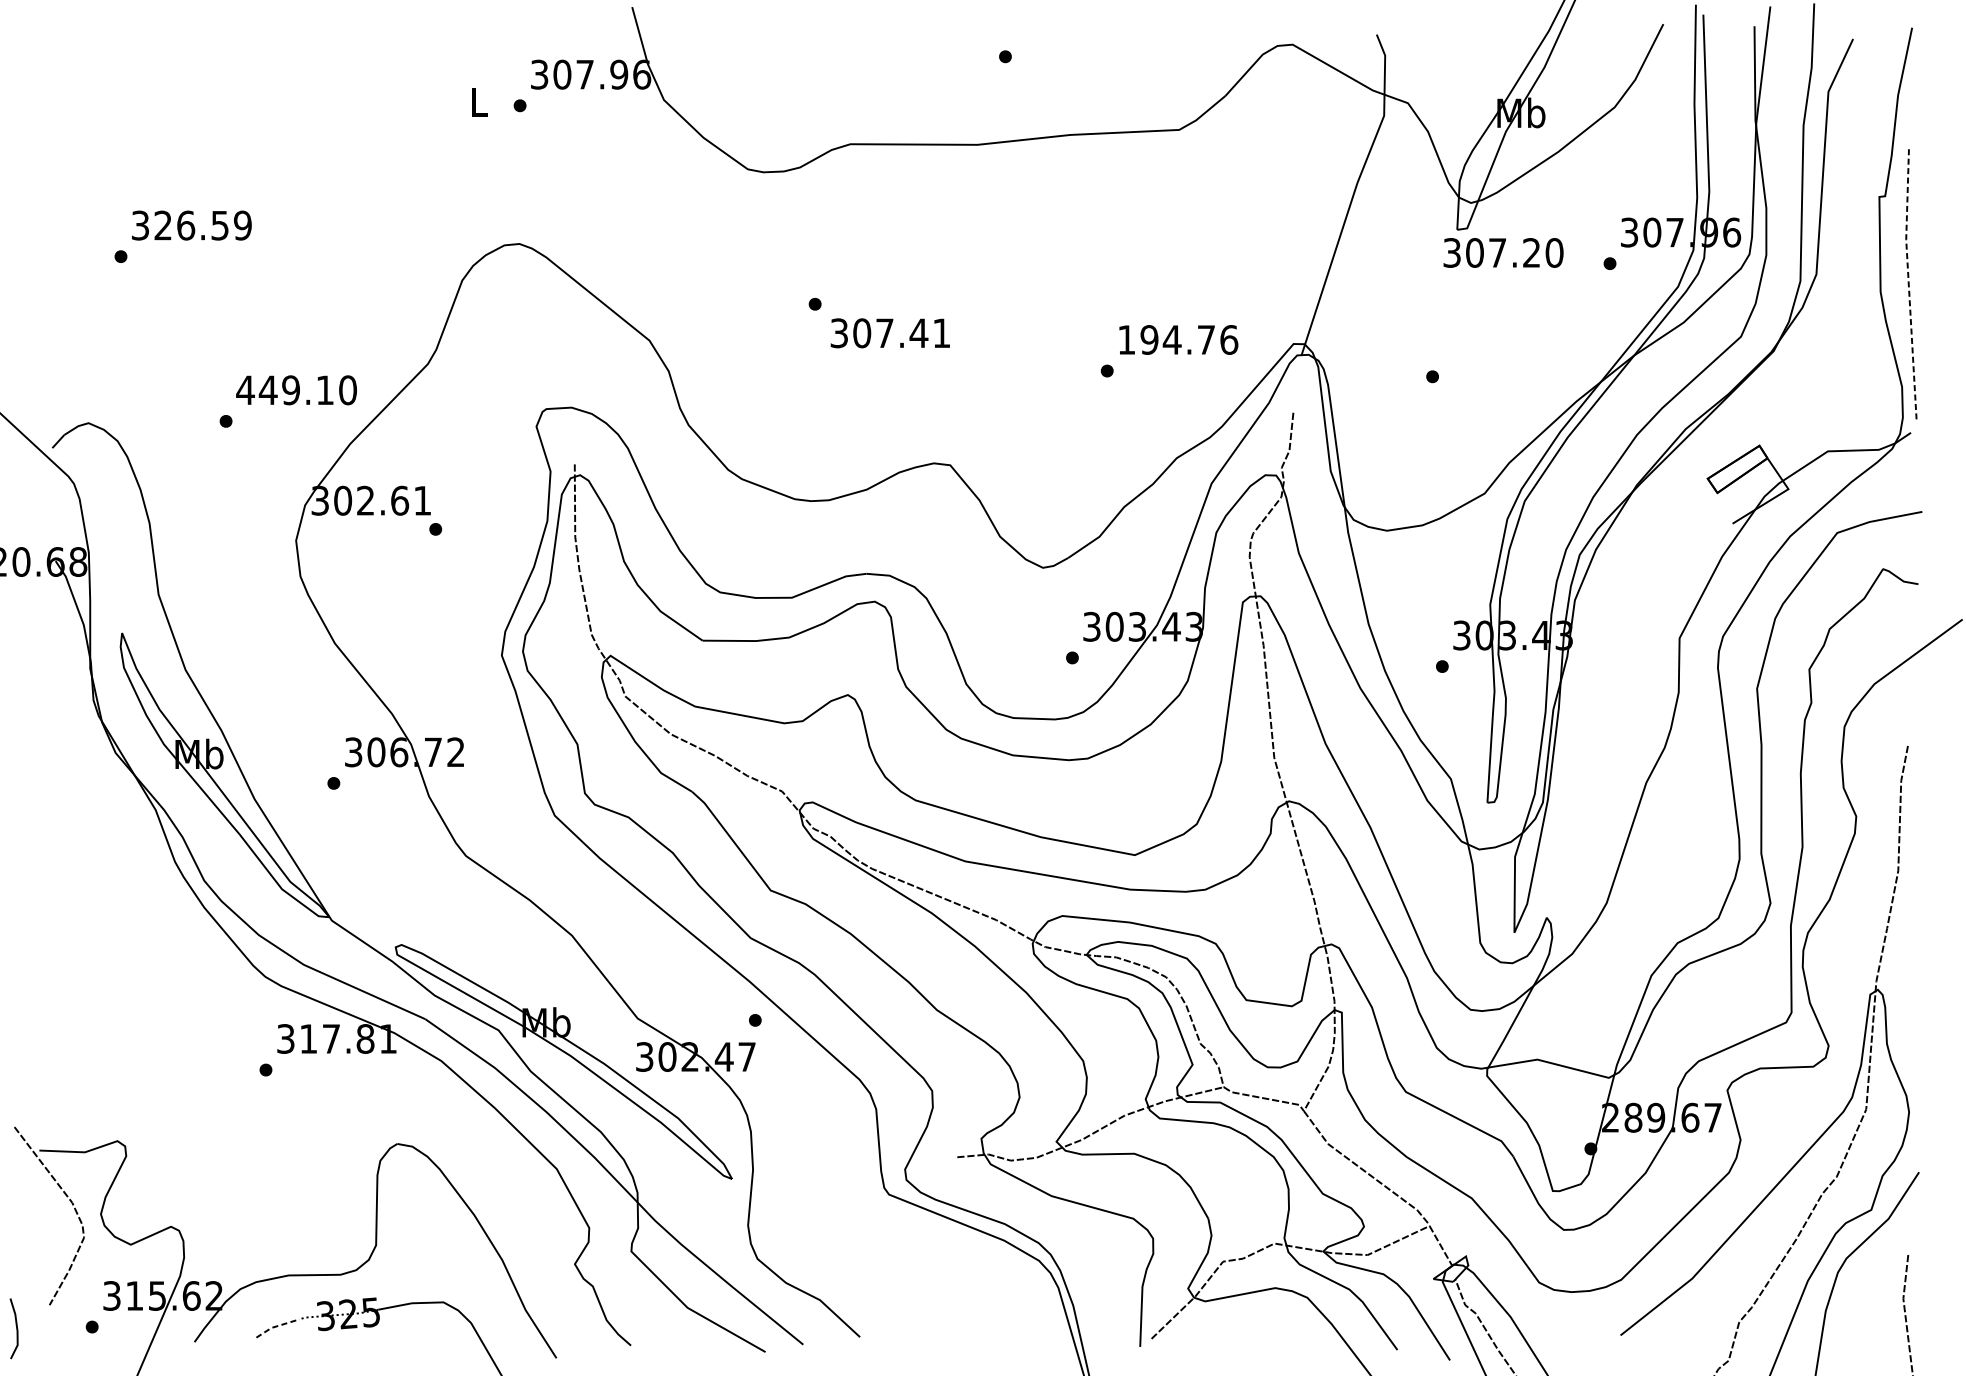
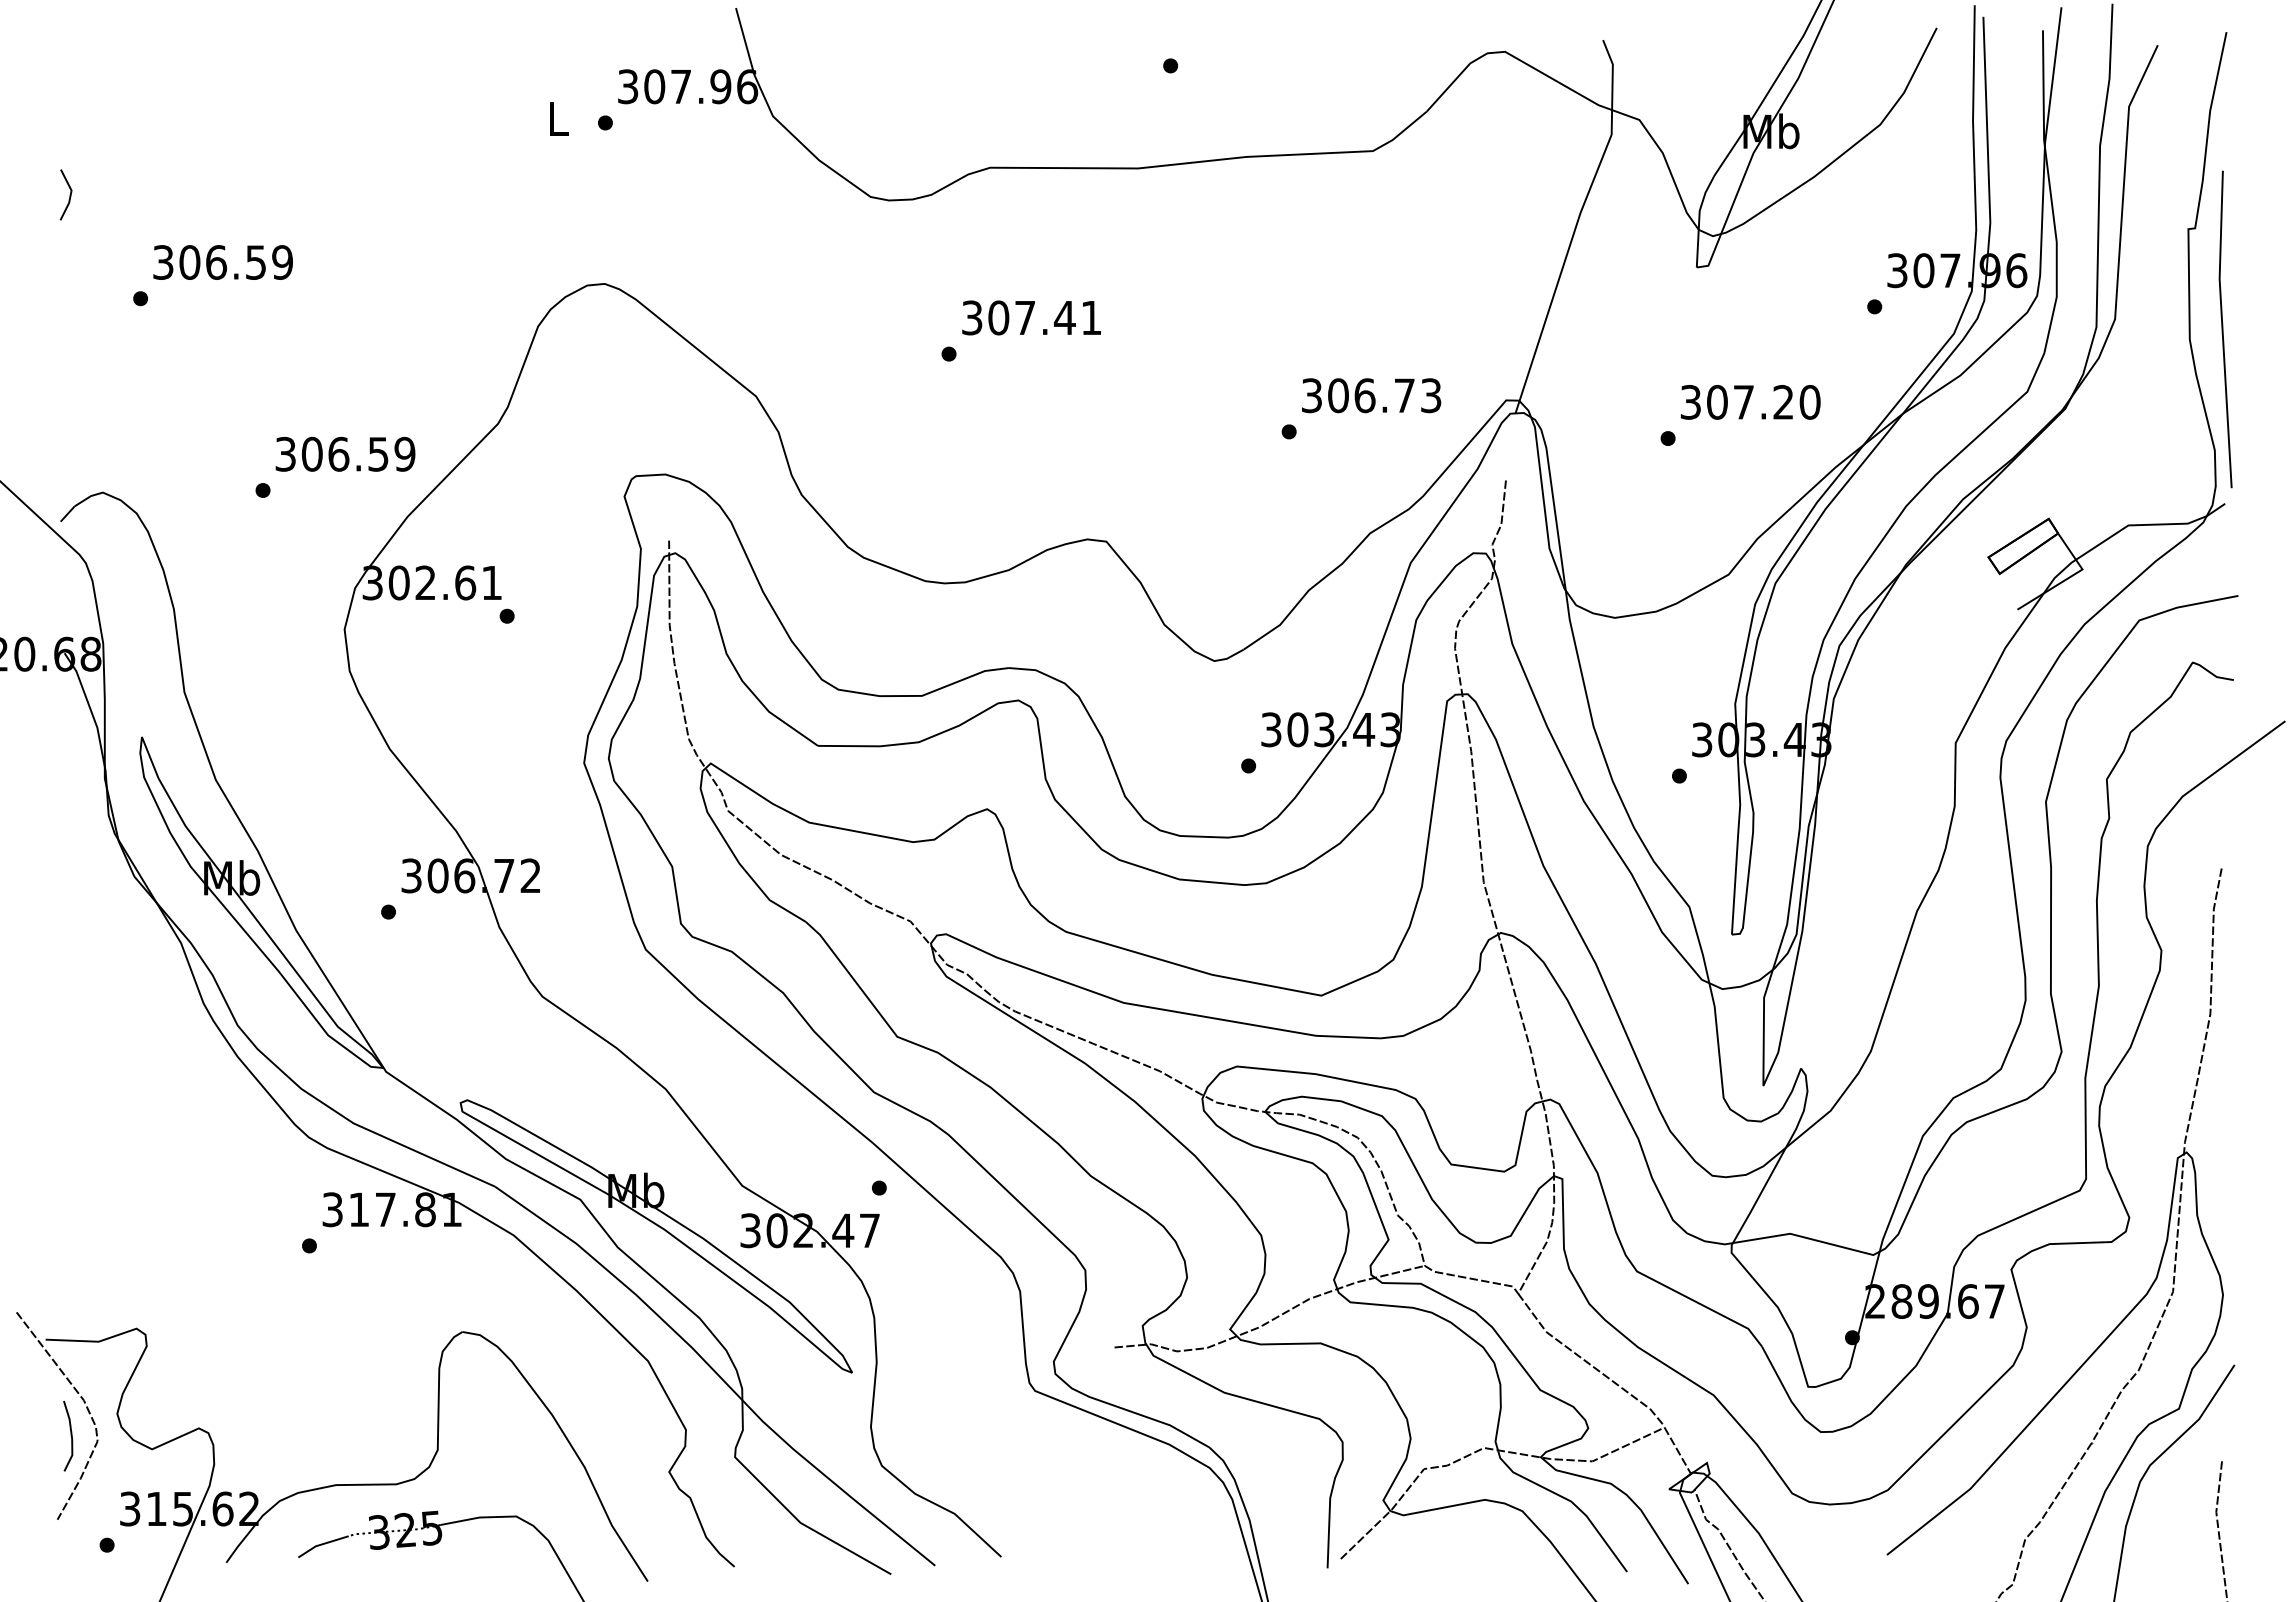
line: (59, 167) -> (69, 194), added
text: (162, 225) -> (189, 262), 326.59 -> 306.59
text: (1503, 253) -> (1750, 402), moved
line: (1908, 282) -> (2222, 328), dashed -> solid
text: (890, 332) -> (1031, 317), moved
text: (1177, 339) -> (1371, 395), 194.76 -> 306.73
text: (296, 389) -> (344, 453), 449.10 -> 306.59
line: (277, 1326) -> (322, 1544), dashed -> solid
line: (16, 1328) -> (70, 1435), moved

